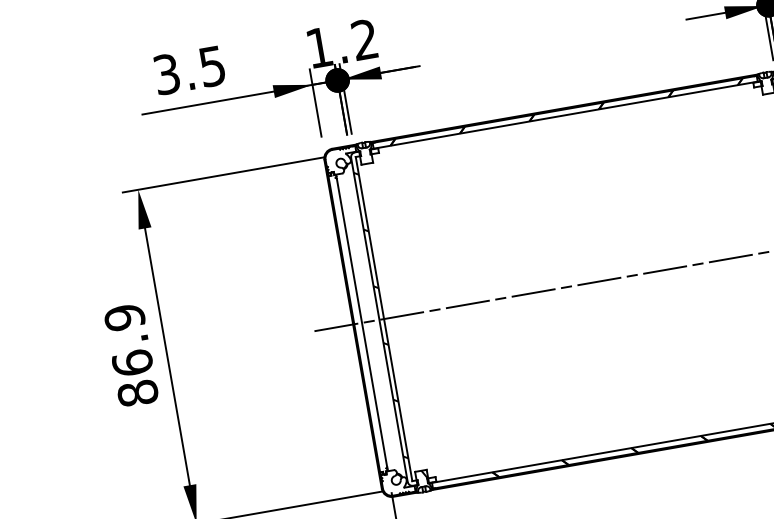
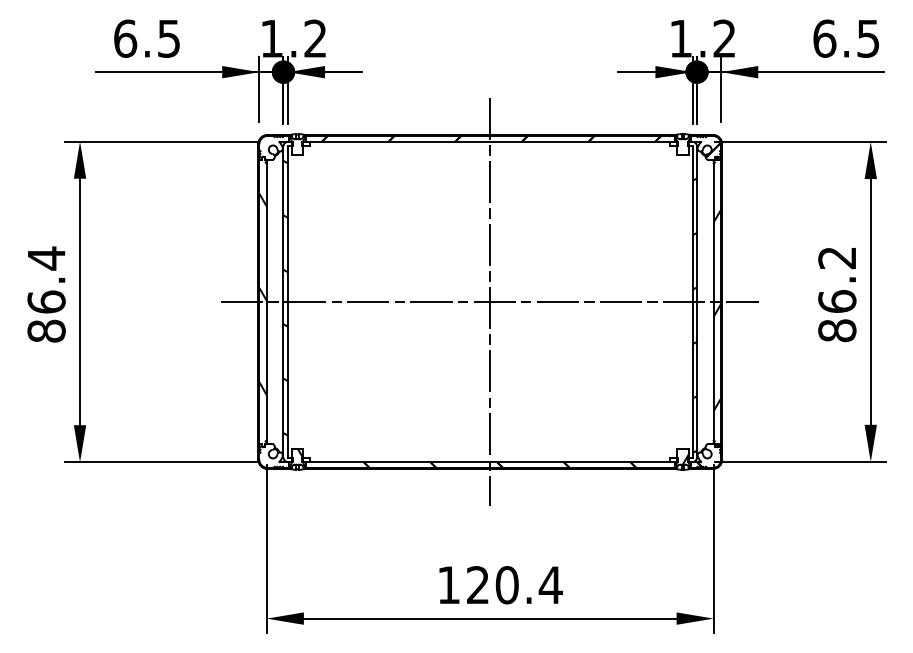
text: (166, 74) -> (125, 38), 3.5 -> 6.5
line: (595, 281) -> (490, 301), added
hatch: (356, 315) -> (262, 294), added
text: (124, 317) -> (46, 258), 86.9 -> 86.4

